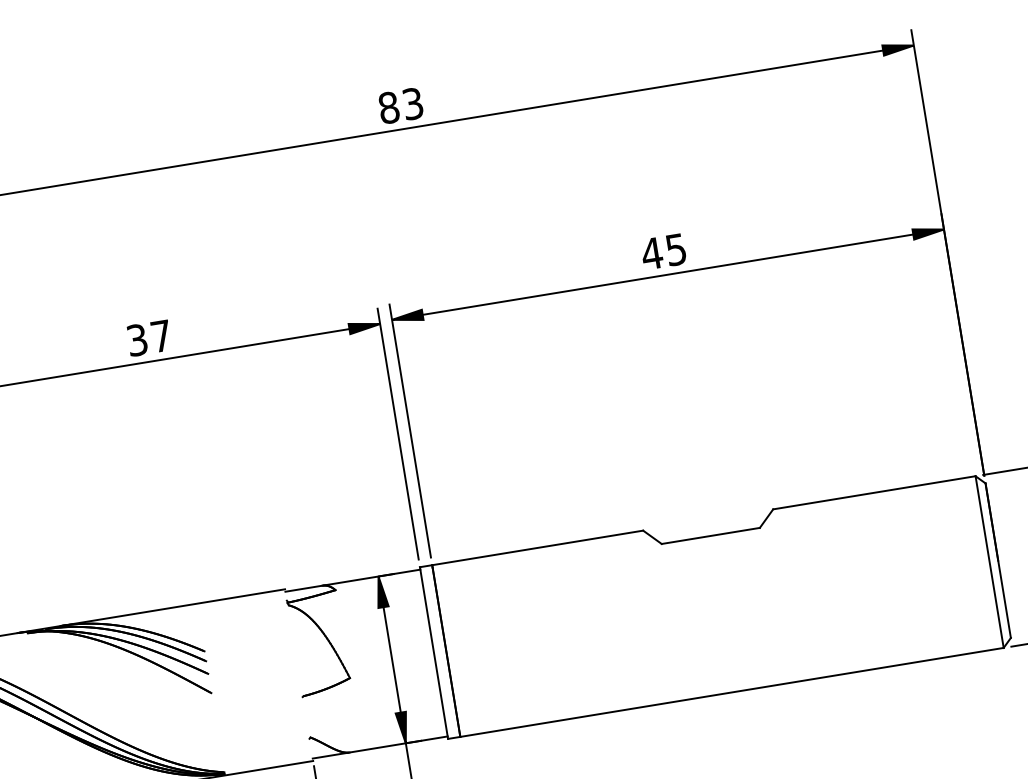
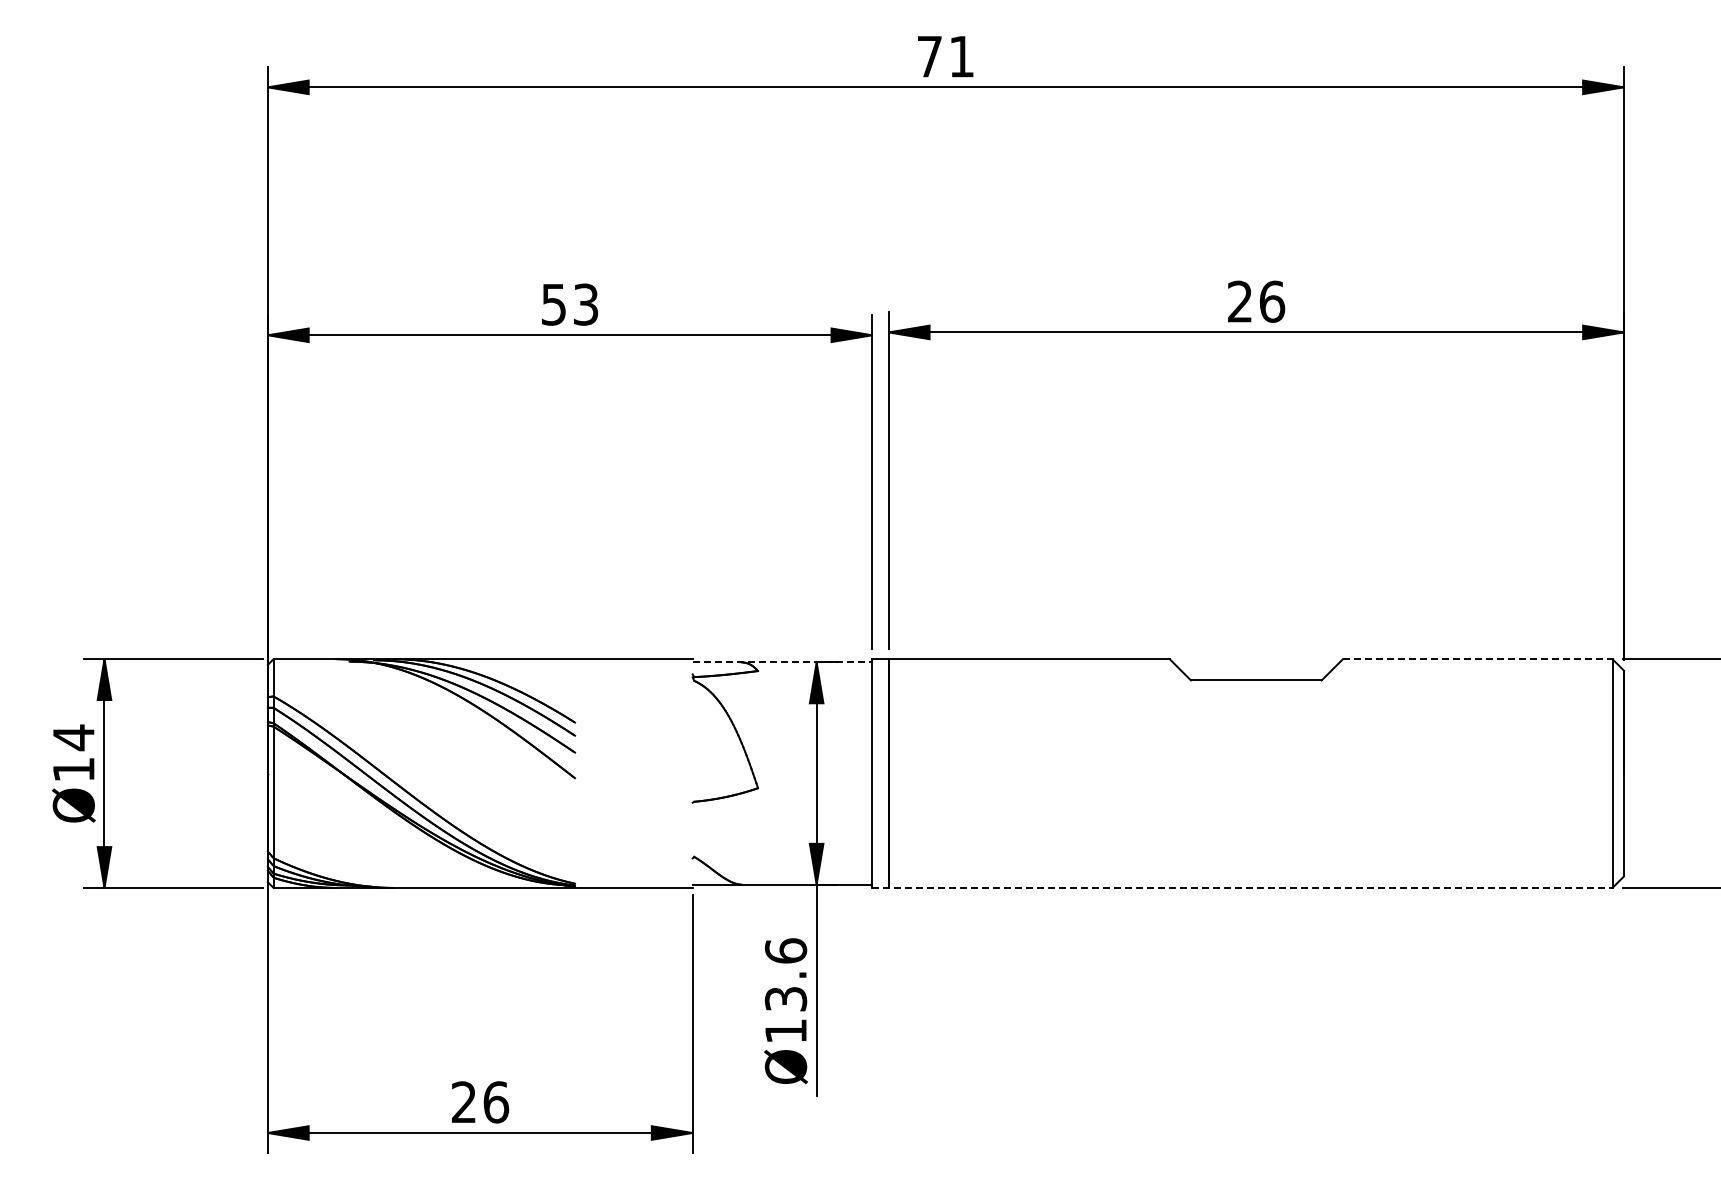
text: (400, 105) -> (945, 56), 83 -> 71
text: (663, 251) -> (1255, 301), 45 -> 26
text: (149, 338) -> (570, 304), 37 -> 53
line: (874, 493) -> (1477, 659), solid -> dashed
line: (352, 580) -> (782, 662), solid -> dashed
line: (725, 693) -> (1242, 887), solid -> dashed

